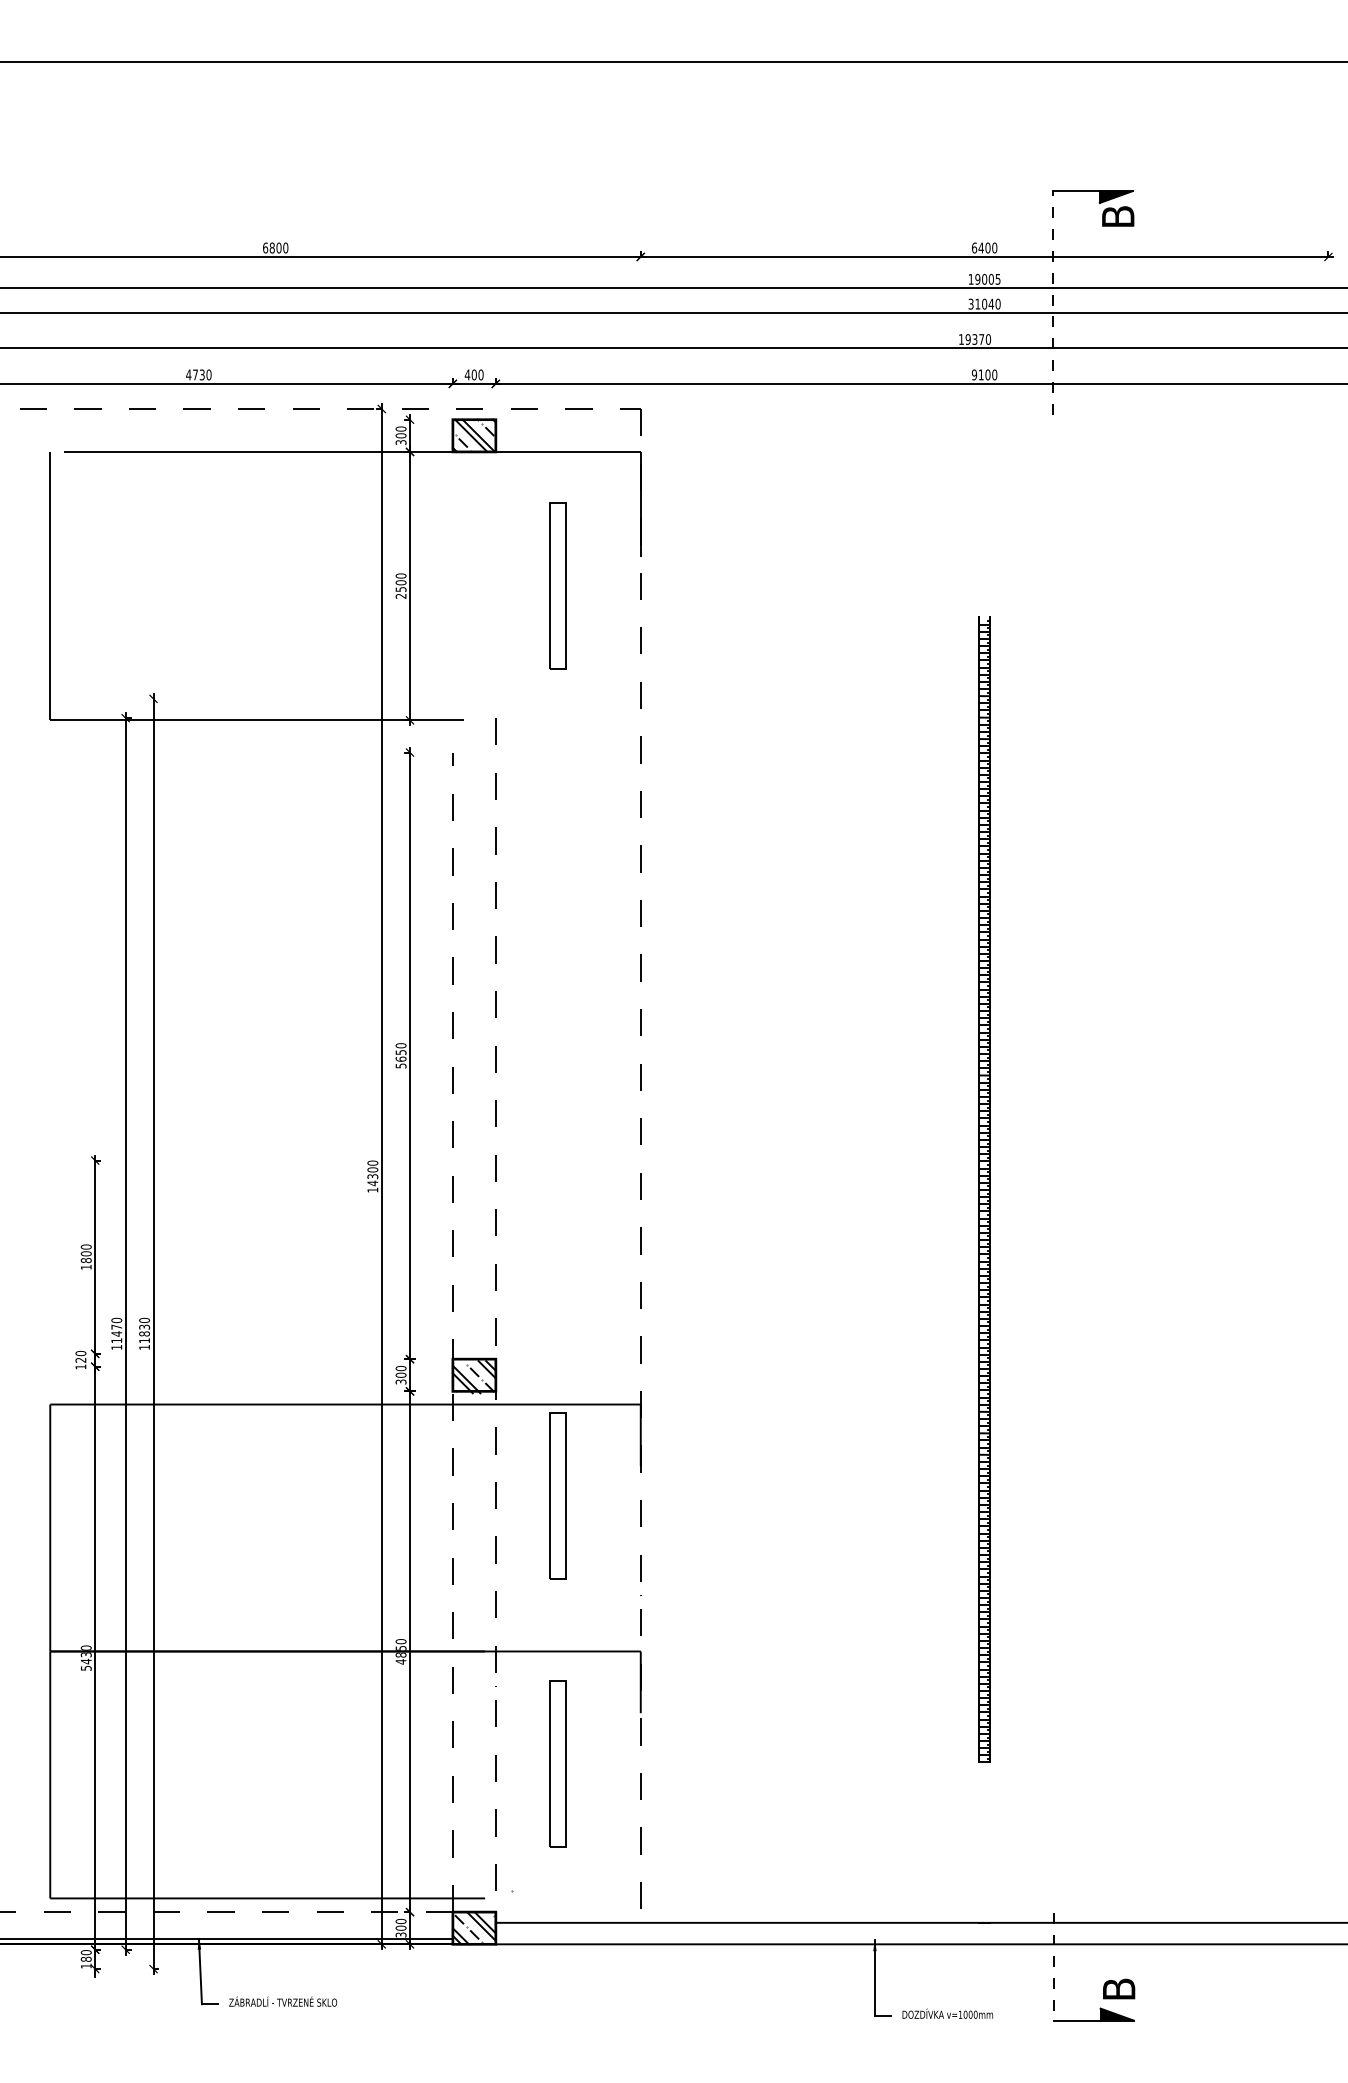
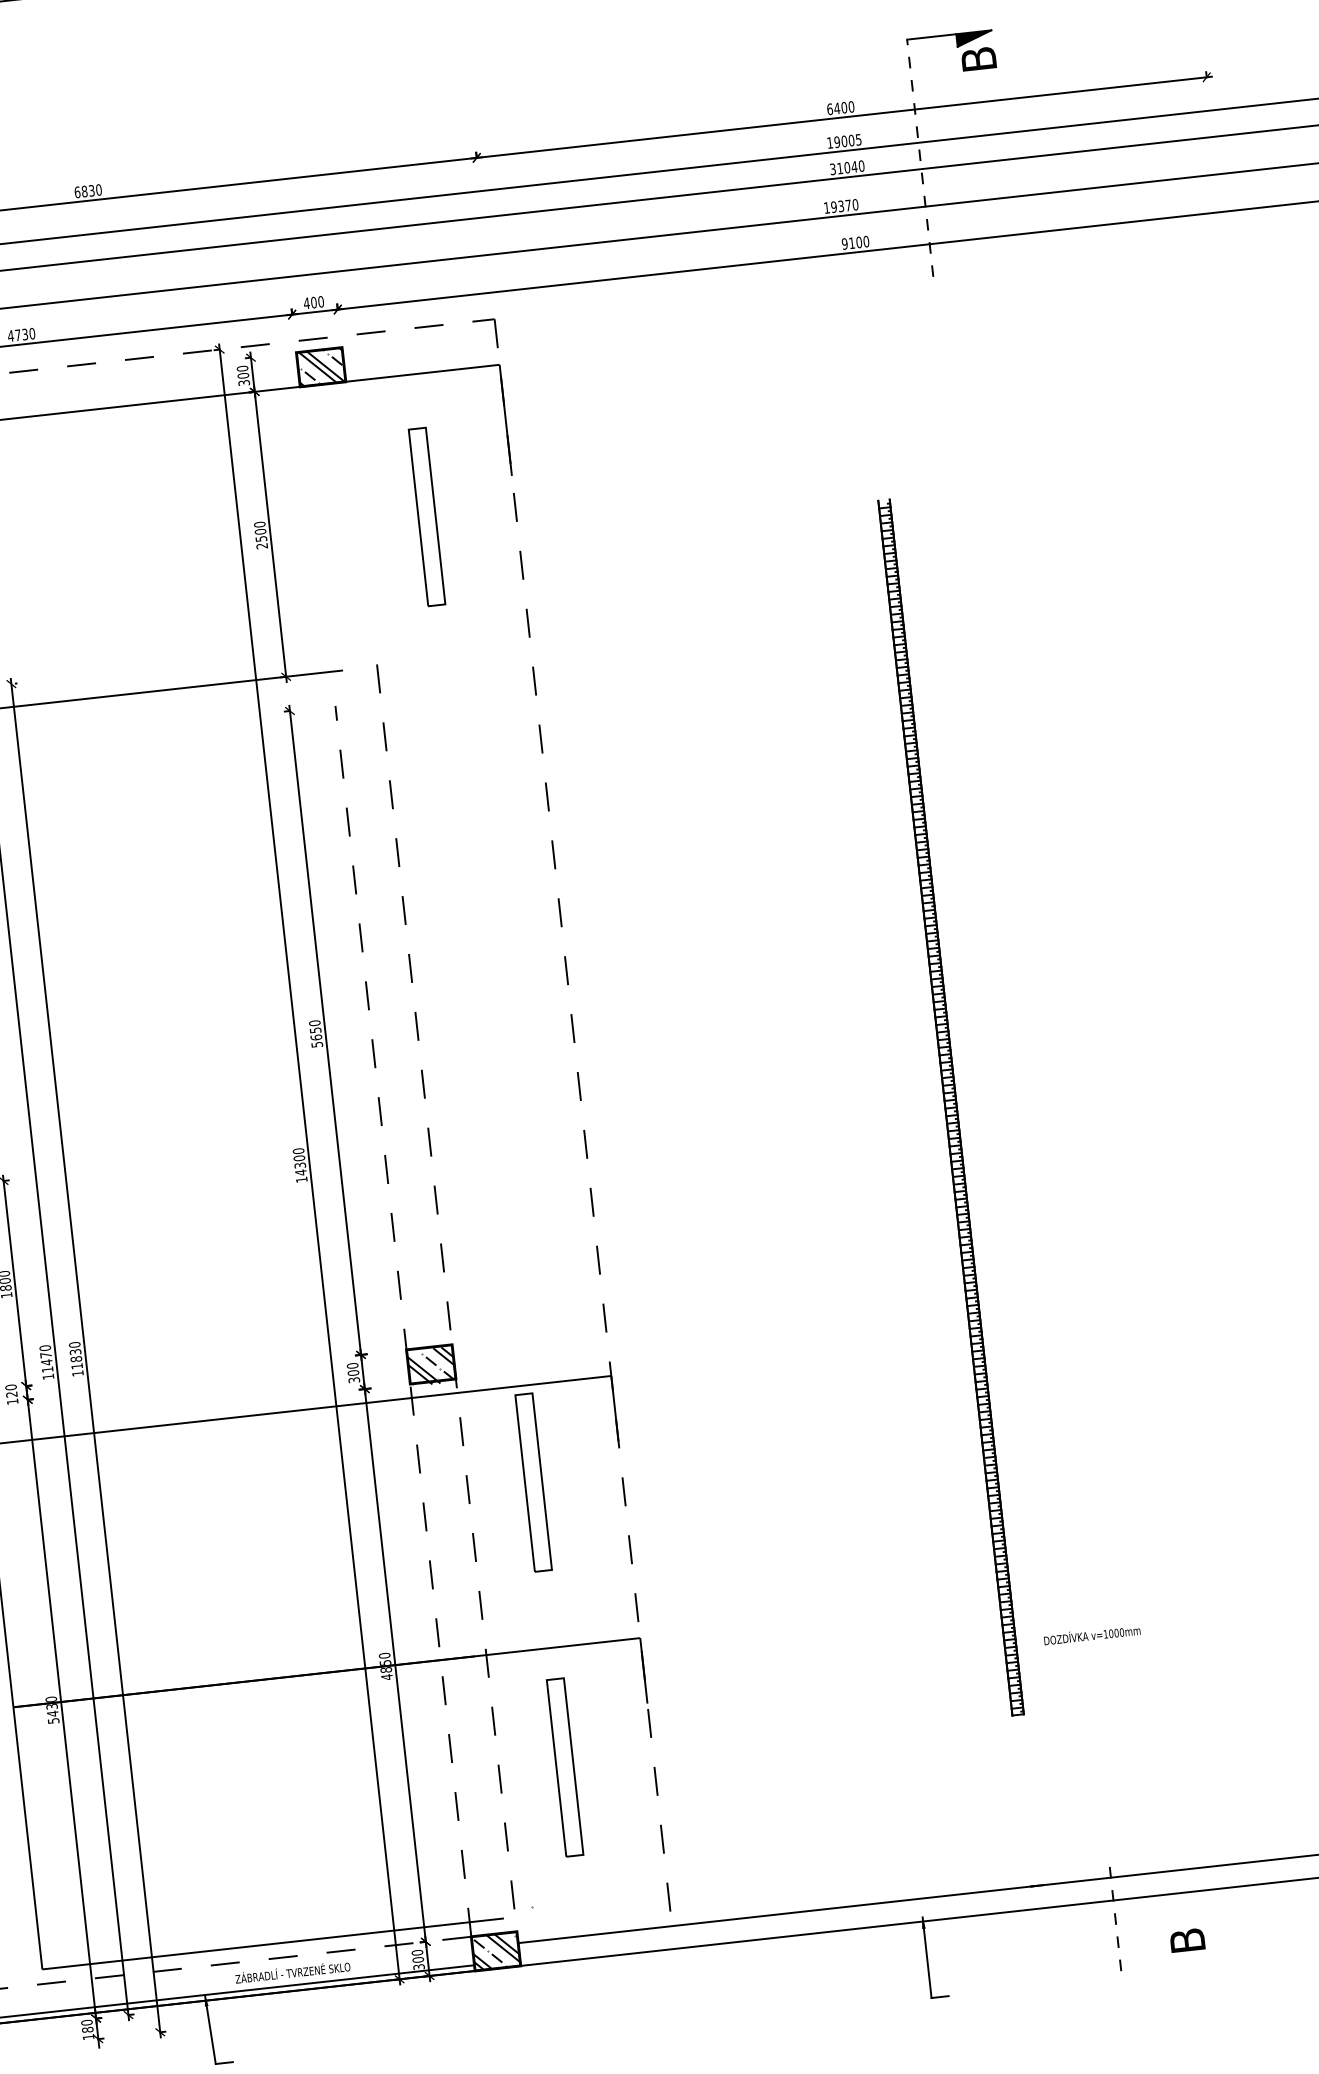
text: (278, 247) -> (91, 190), 6800 -> 6830
text: (283, 2001) -> (293, 1971), moved
text: (947, 2013) -> (1091, 1634), moved
part: (1093, 2014) -> (1163, 1970), removed

